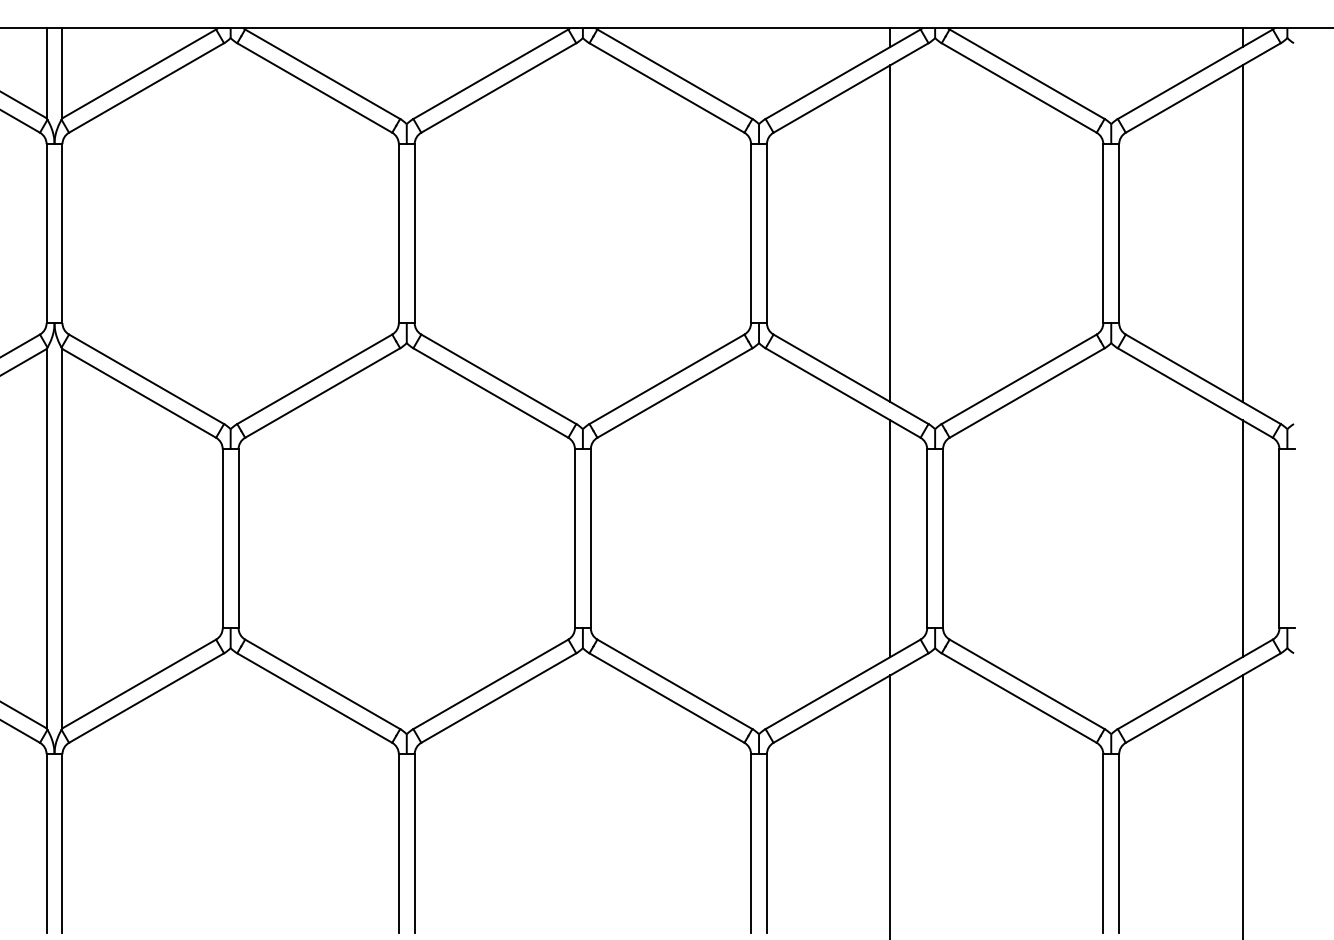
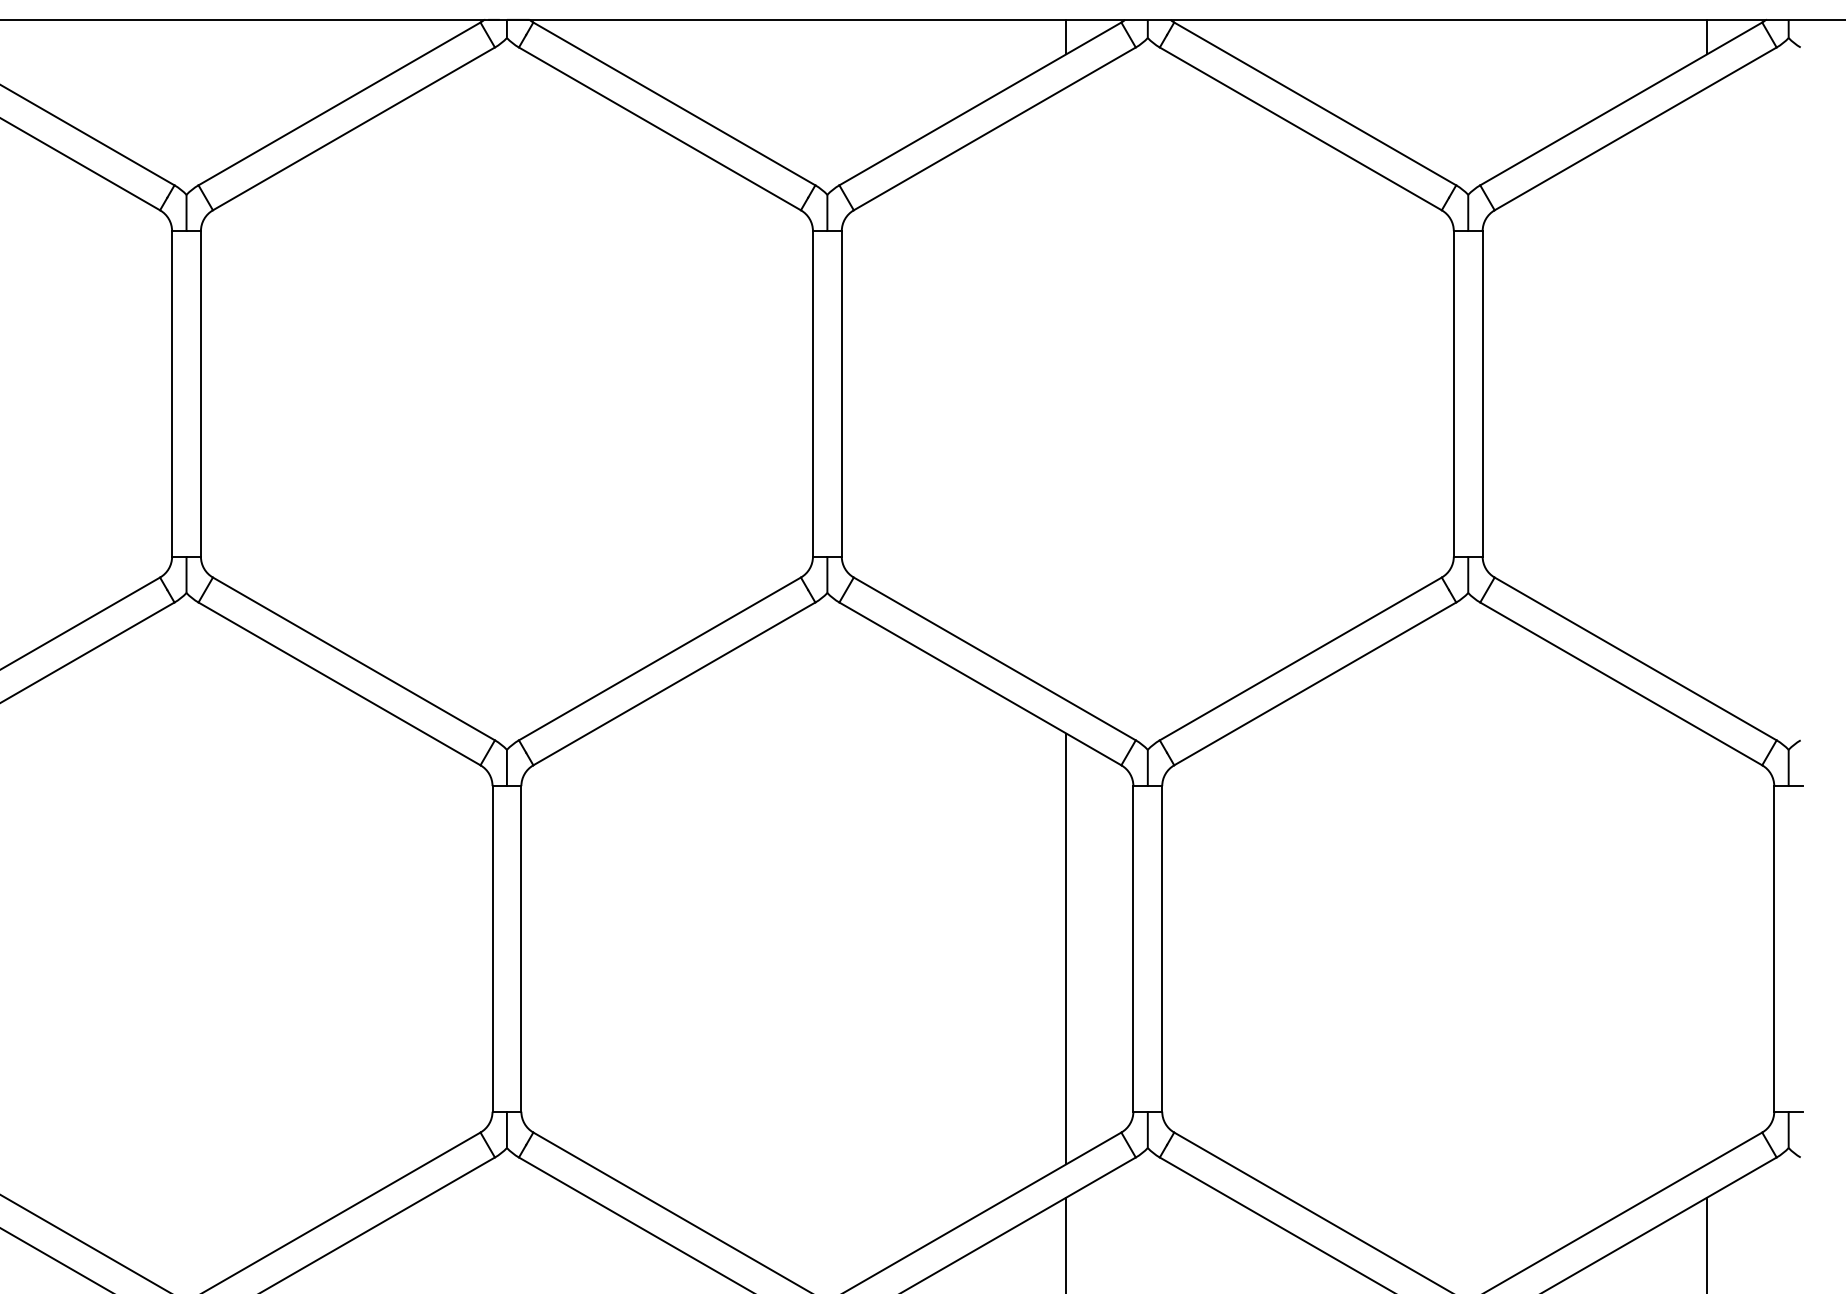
line: (890, 233) -> (1066, 393), removed
line: (1242, 233) -> (1707, 393), removed
line: (1242, 538) -> (1707, 948), removed

